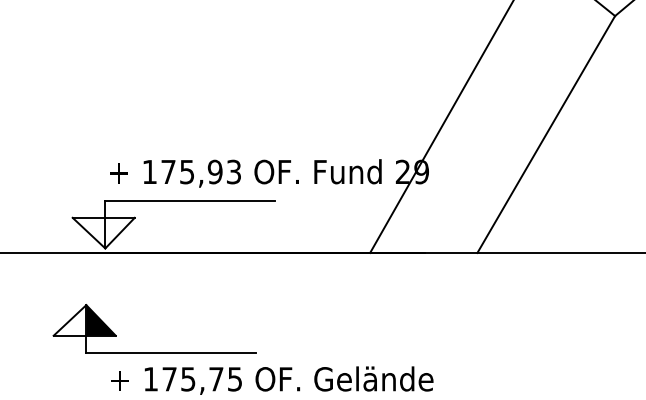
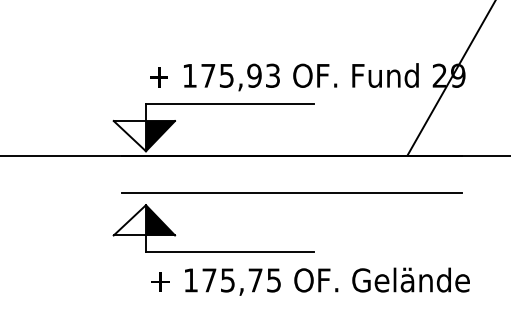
fill: (119, 232) -> (159, 135), added
line: (252, 290) -> (291, 192), added
part: (154, 352) -> (213, 251), moved

